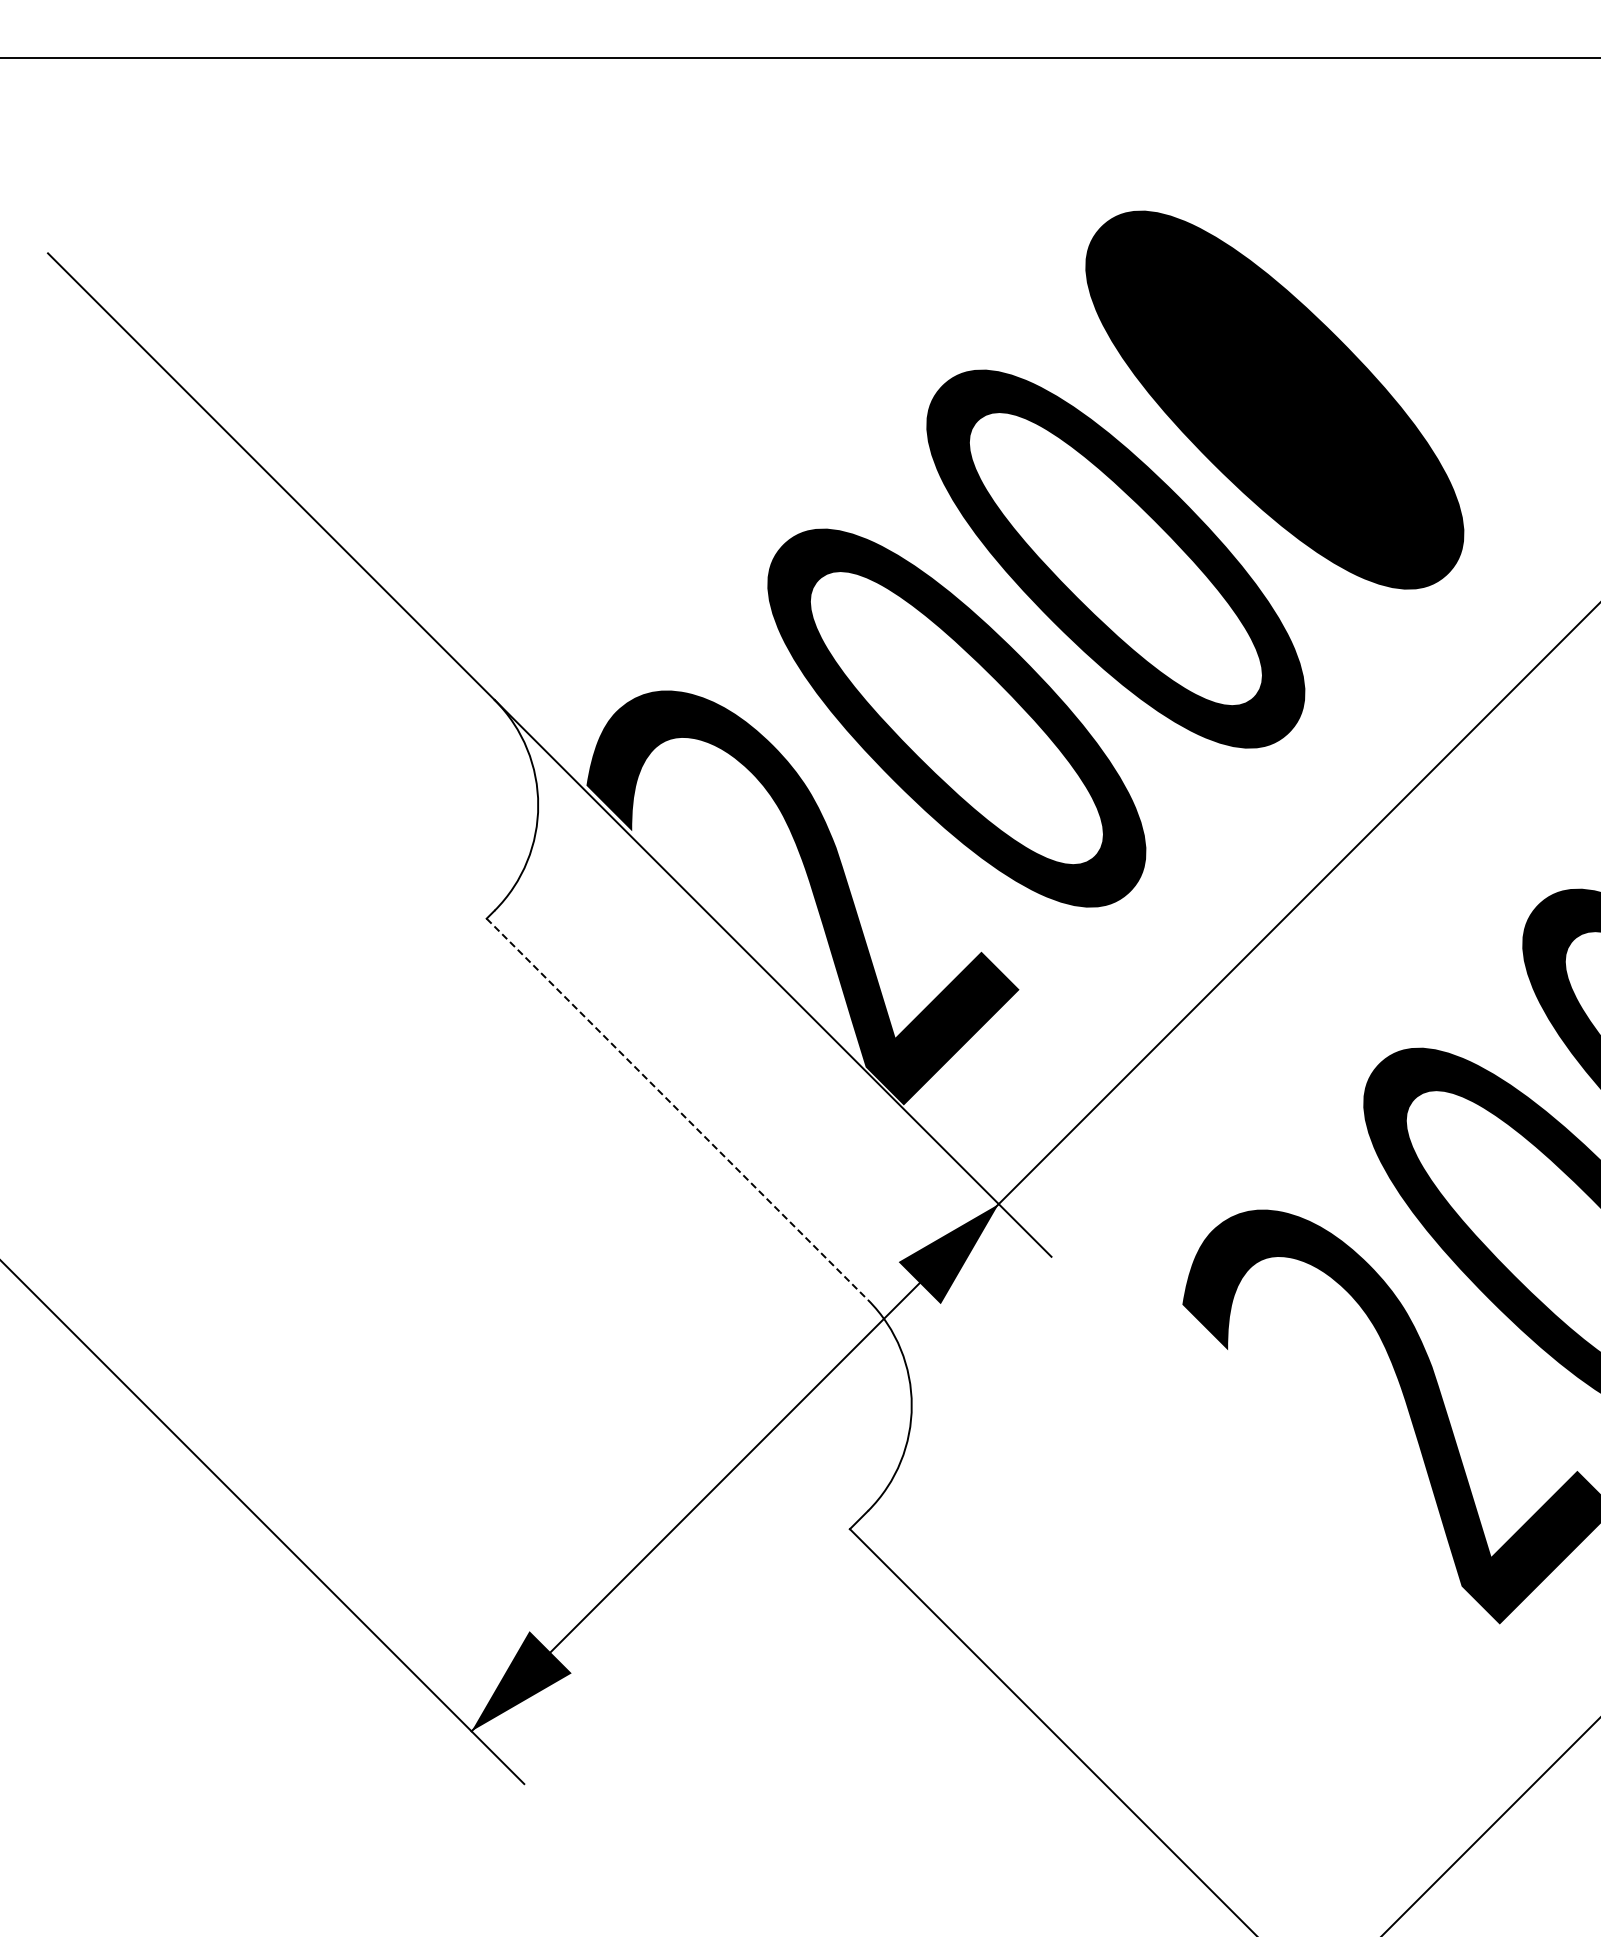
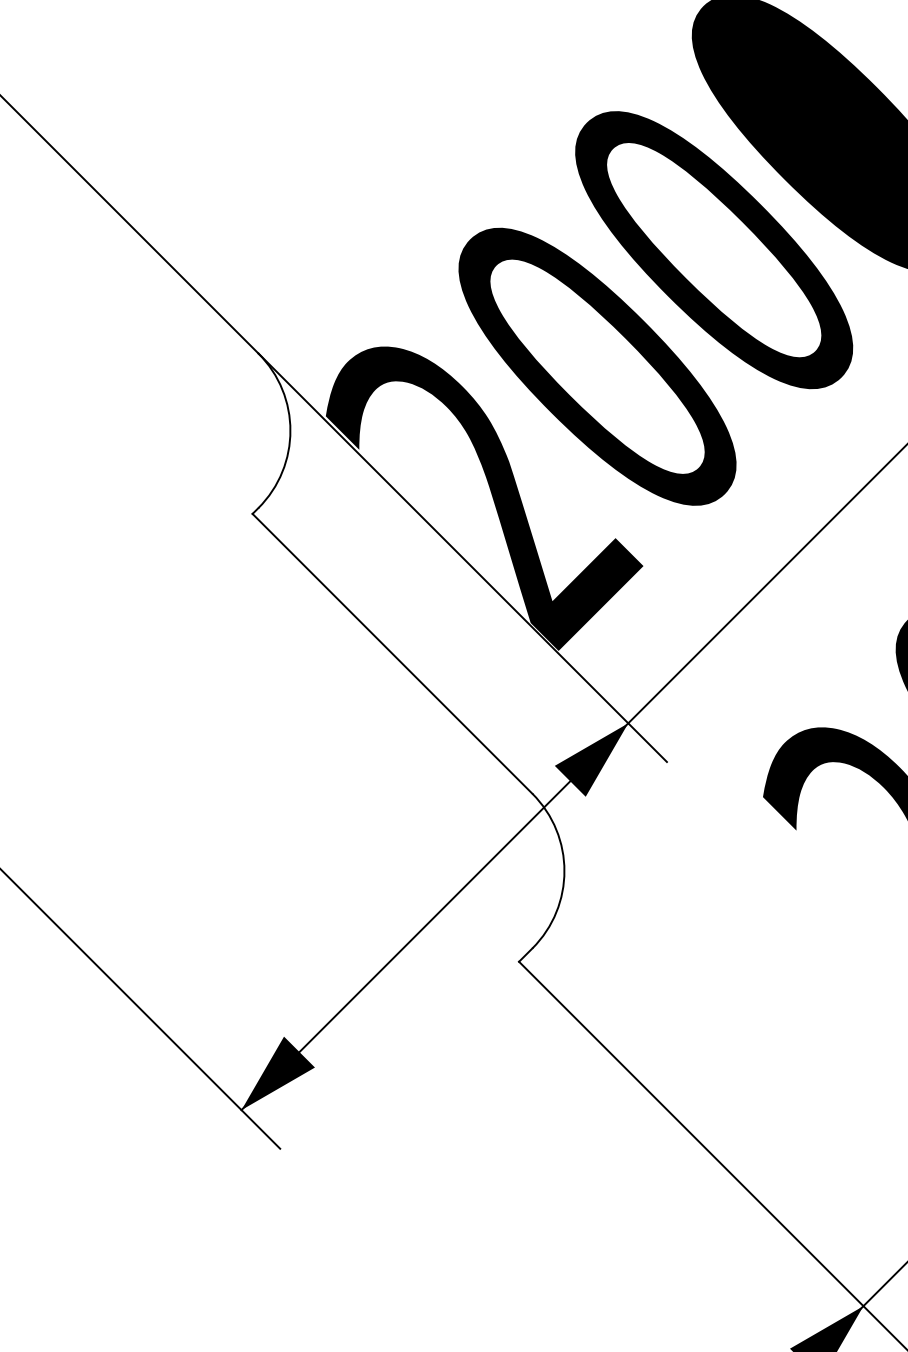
line: (677, 1109) -> (392, 653), dashed -> solid

